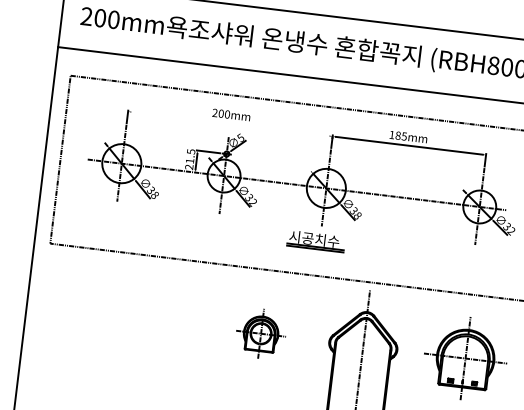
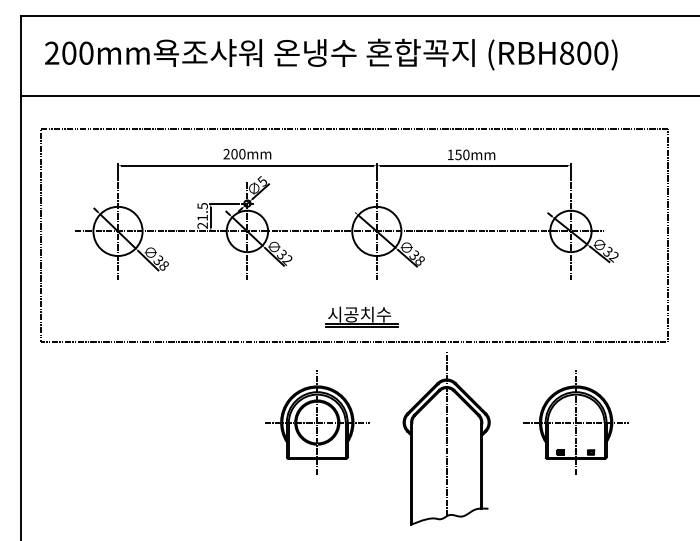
line: (230, 123) -> (247, 165), added
text: (401, 135) -> (462, 154), 185mm -> 150mm
part: (315, 240) -> (361, 316), moved
part: (261, 333) -> (317, 422), size x1.67

